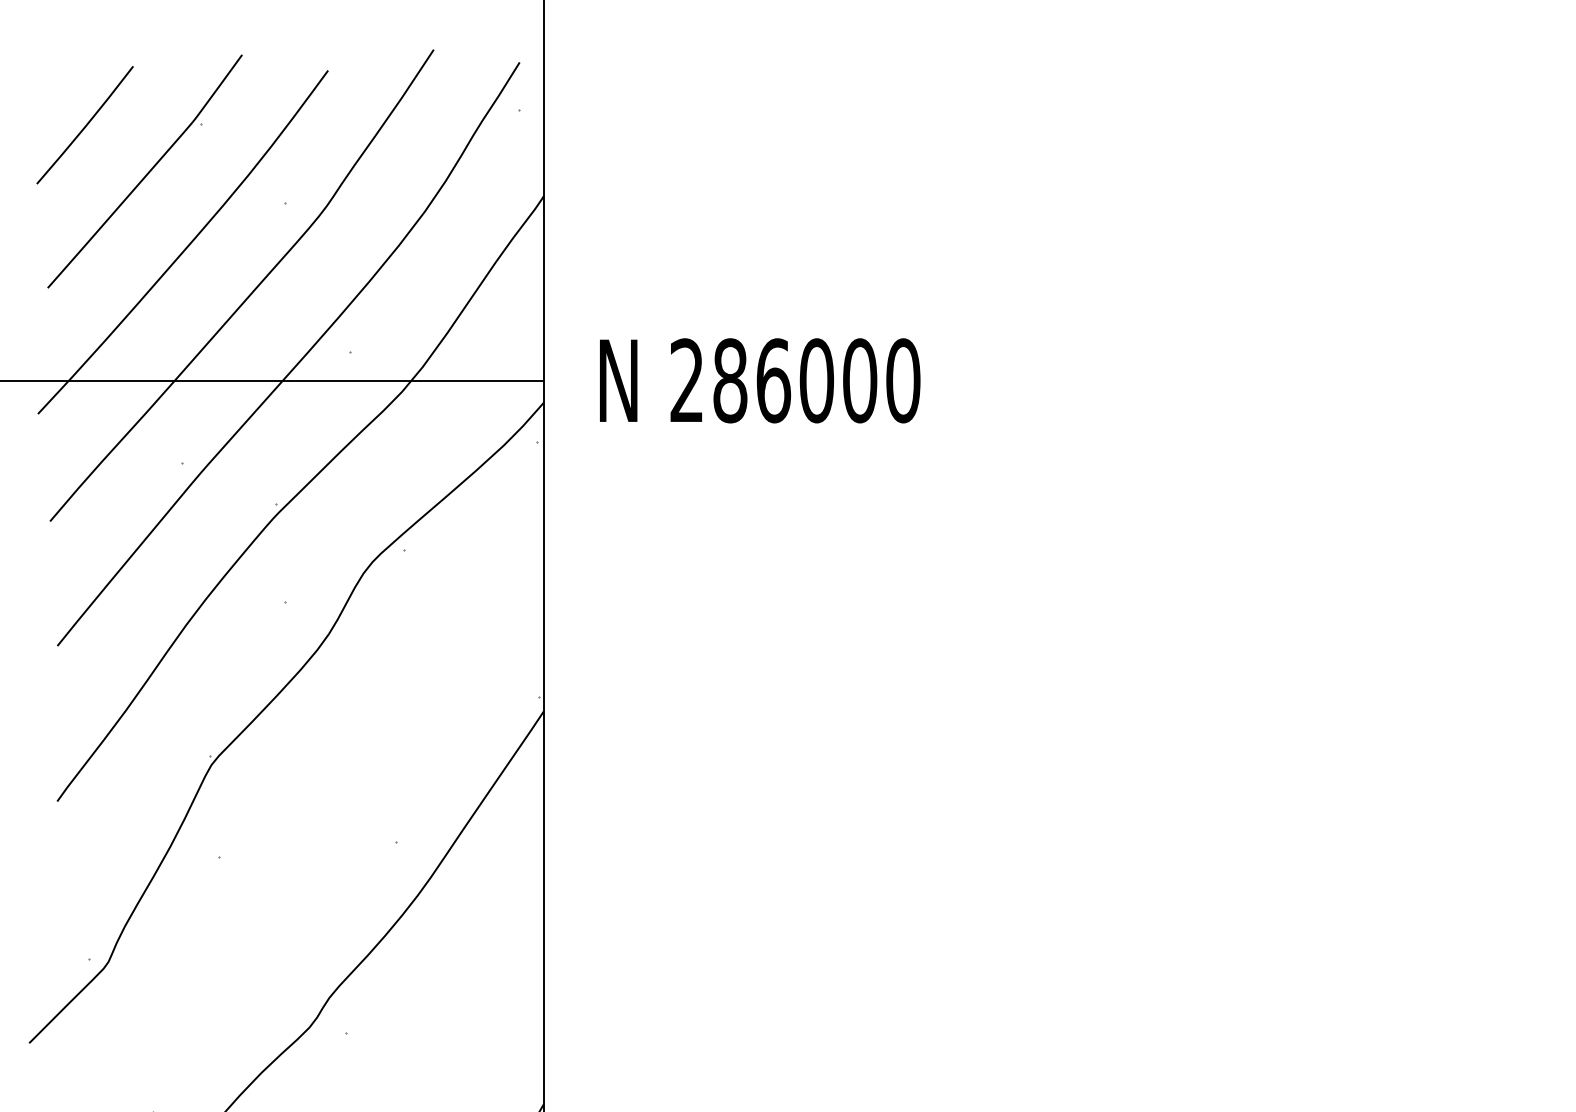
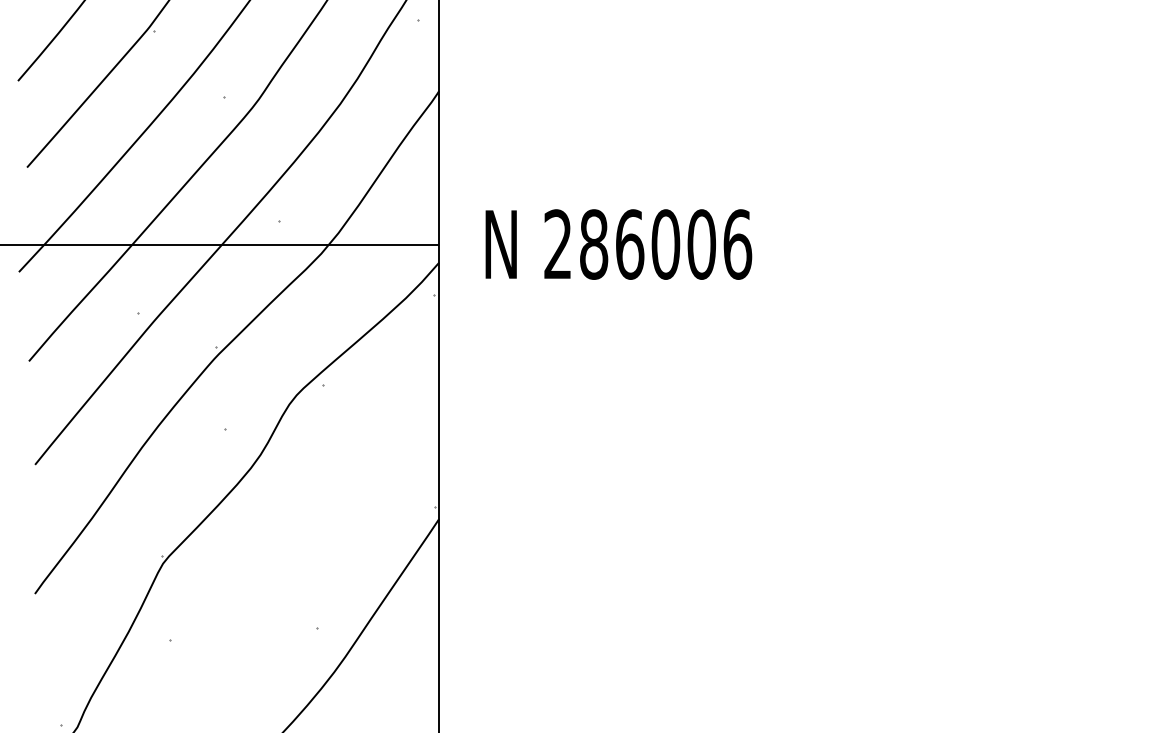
text: (903, 380) -> (737, 244), 286000 -> 286006

